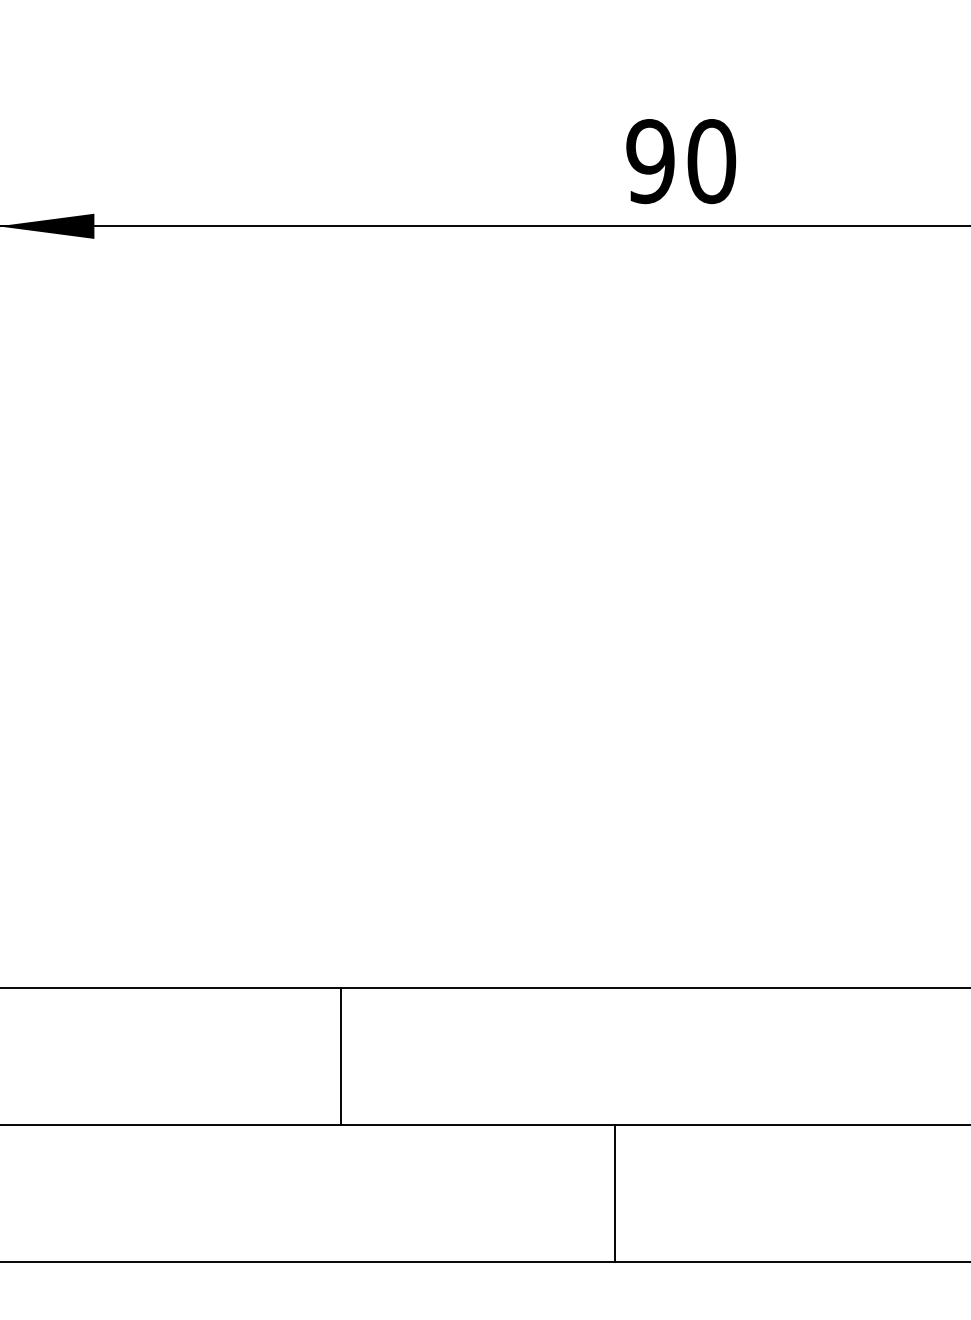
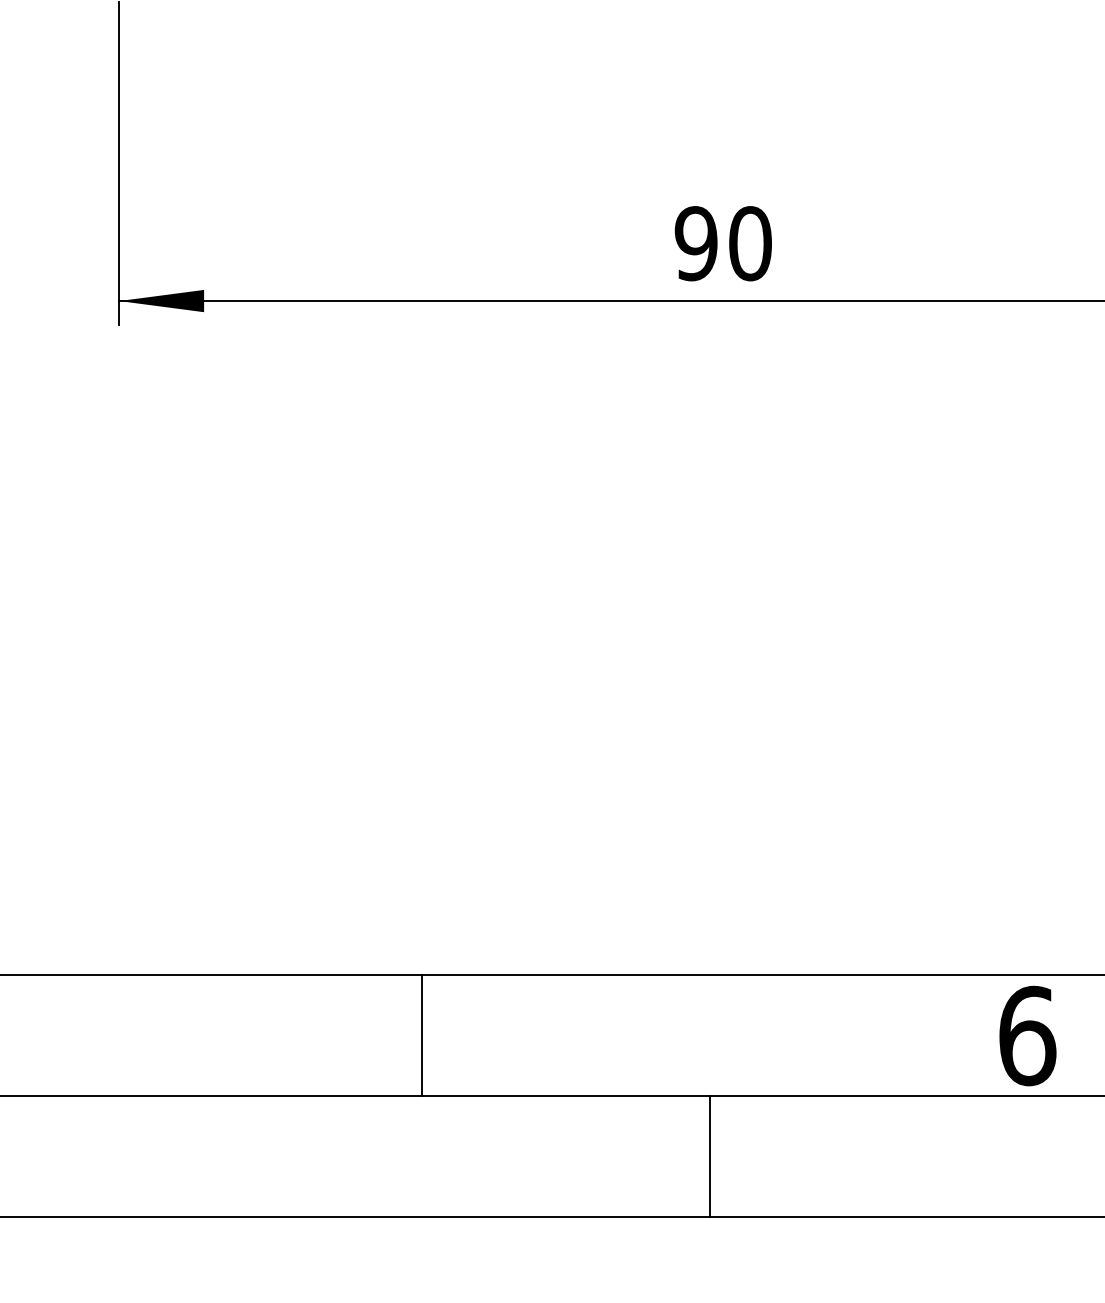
line: (614, 1192) -> (710, 1156), moved

